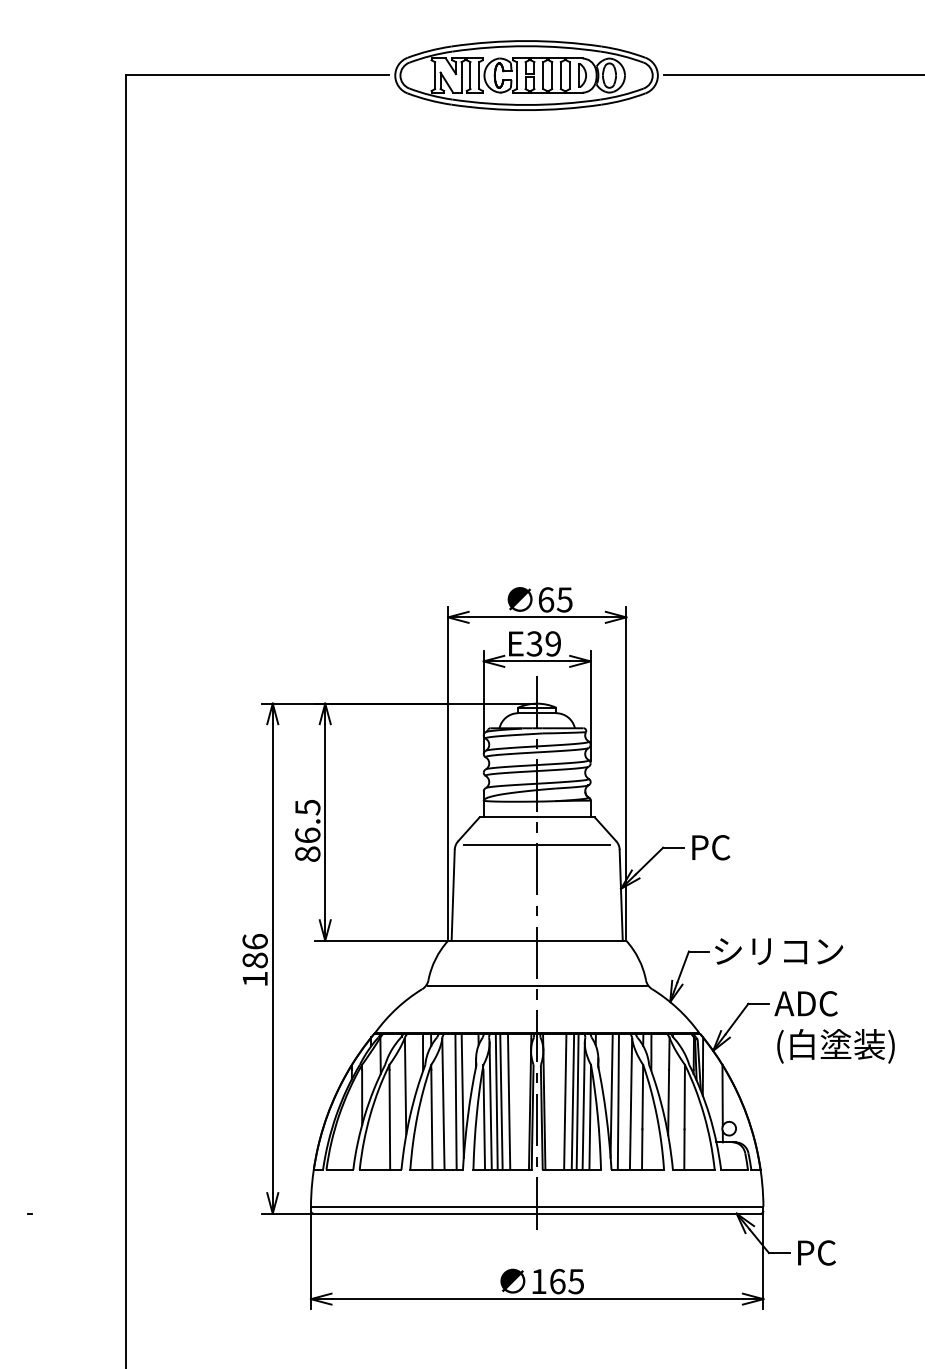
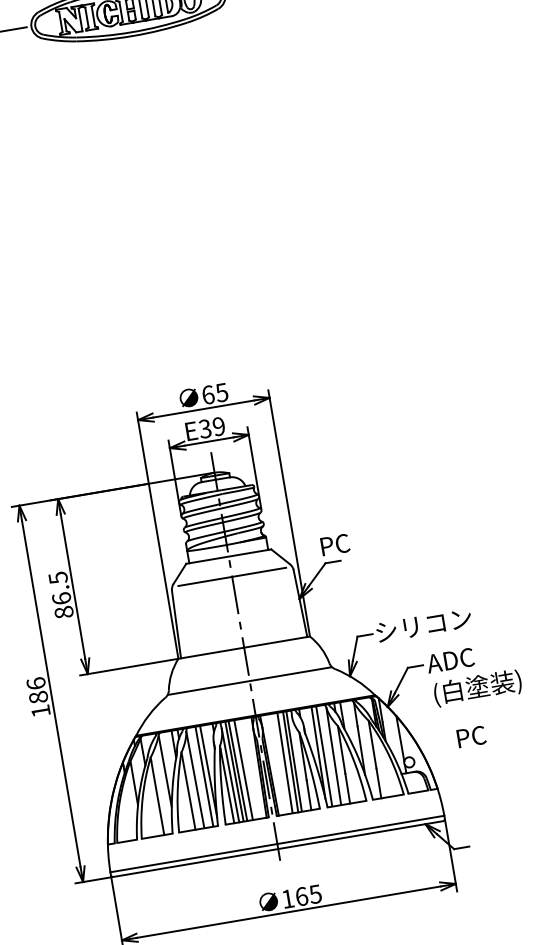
text: (711, 847) -> (335, 544), moved
line: (583, 1105) -> (298, 763), removed
text: (816, 1252) -> (471, 736), moved

